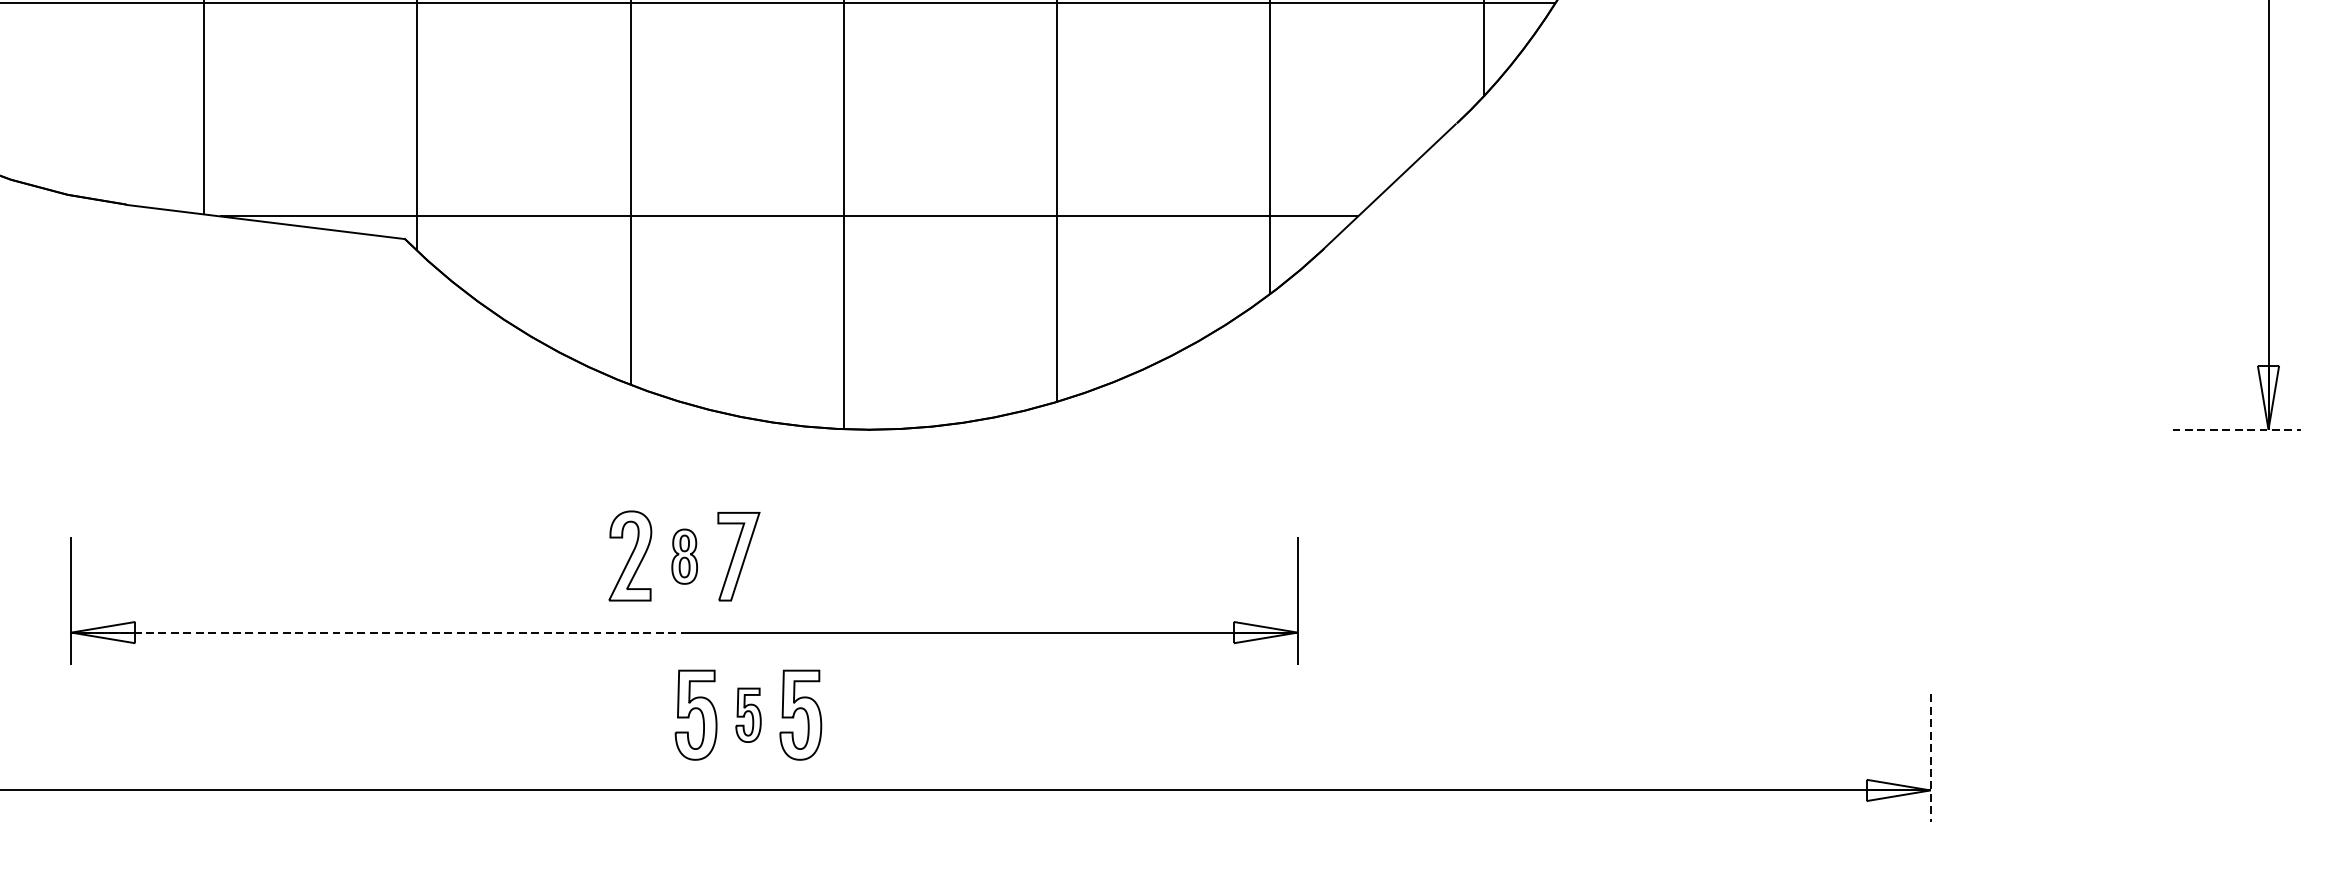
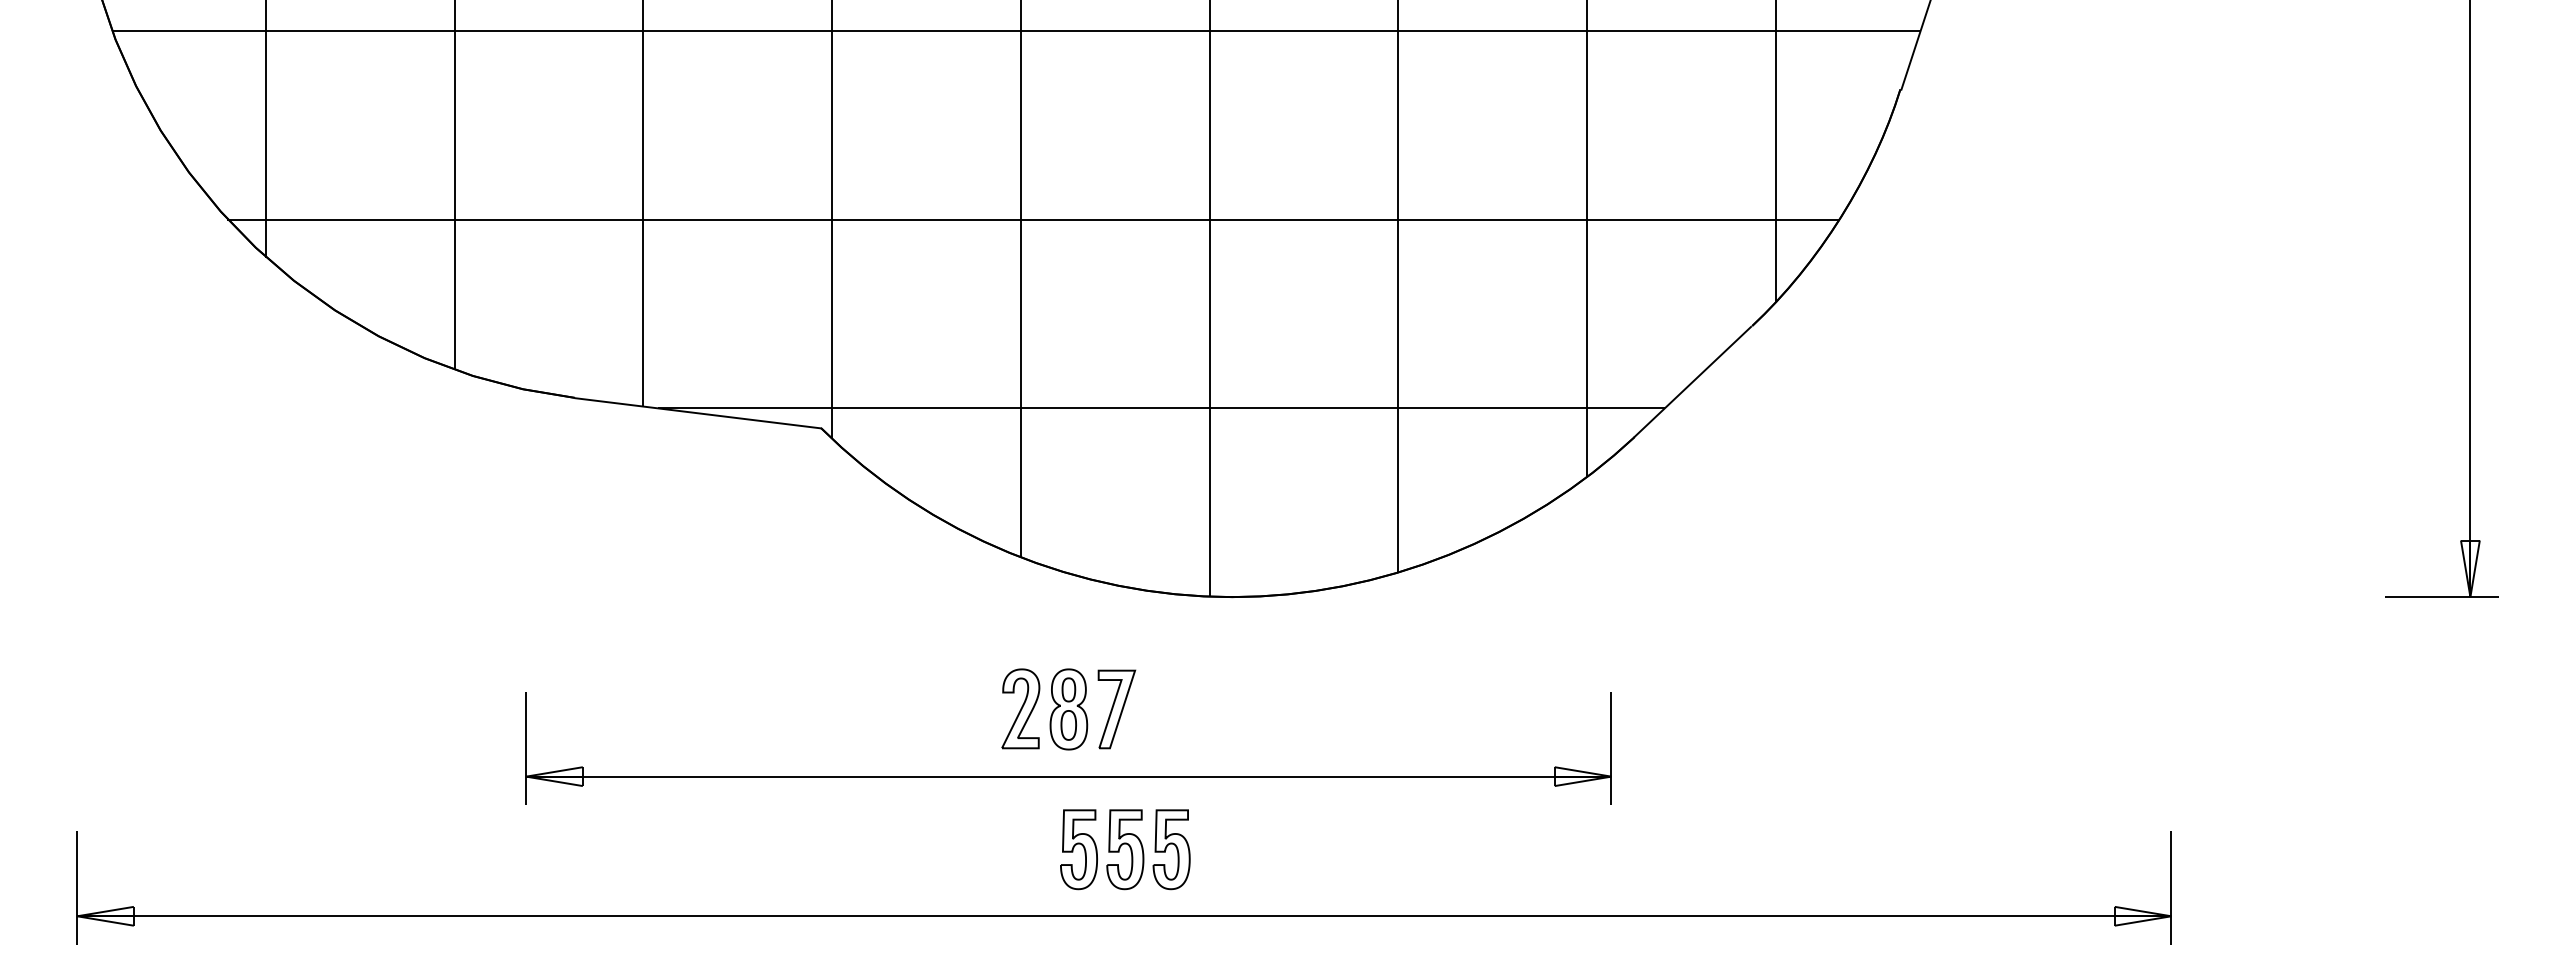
line: (2236, 430) -> (2442, 597), dashed -> solid
part: (684, 556) -> (1068, 709), size x1.67
line: (379, 632) -> (798, 776), dashed -> solid
part: (748, 714) -> (1125, 849), size x1.67
line: (1930, 757) -> (2171, 887), dashed -> solid

